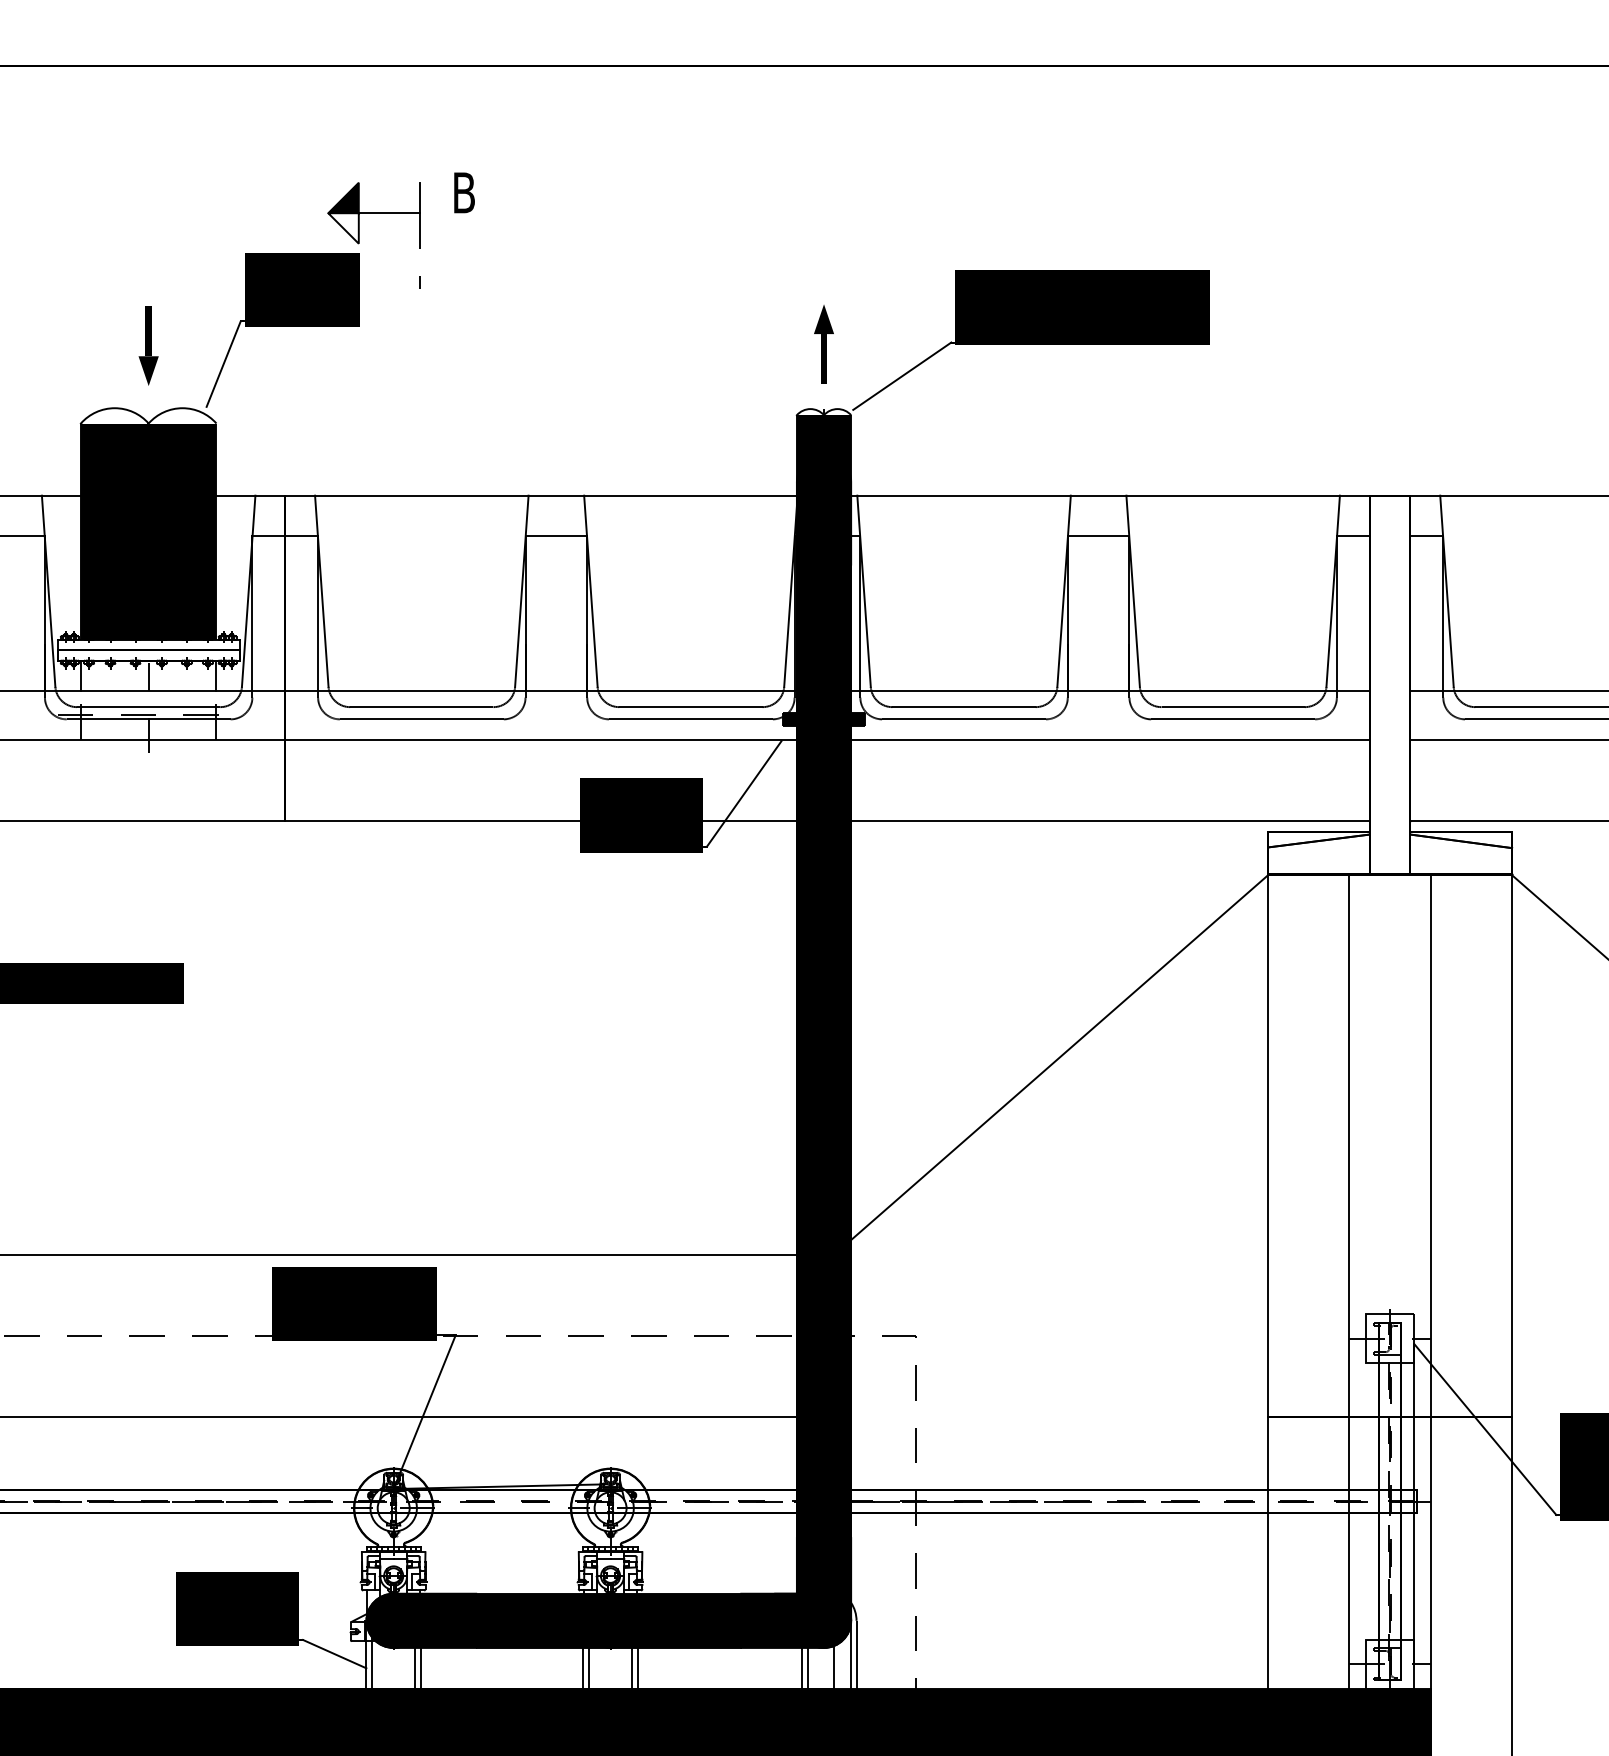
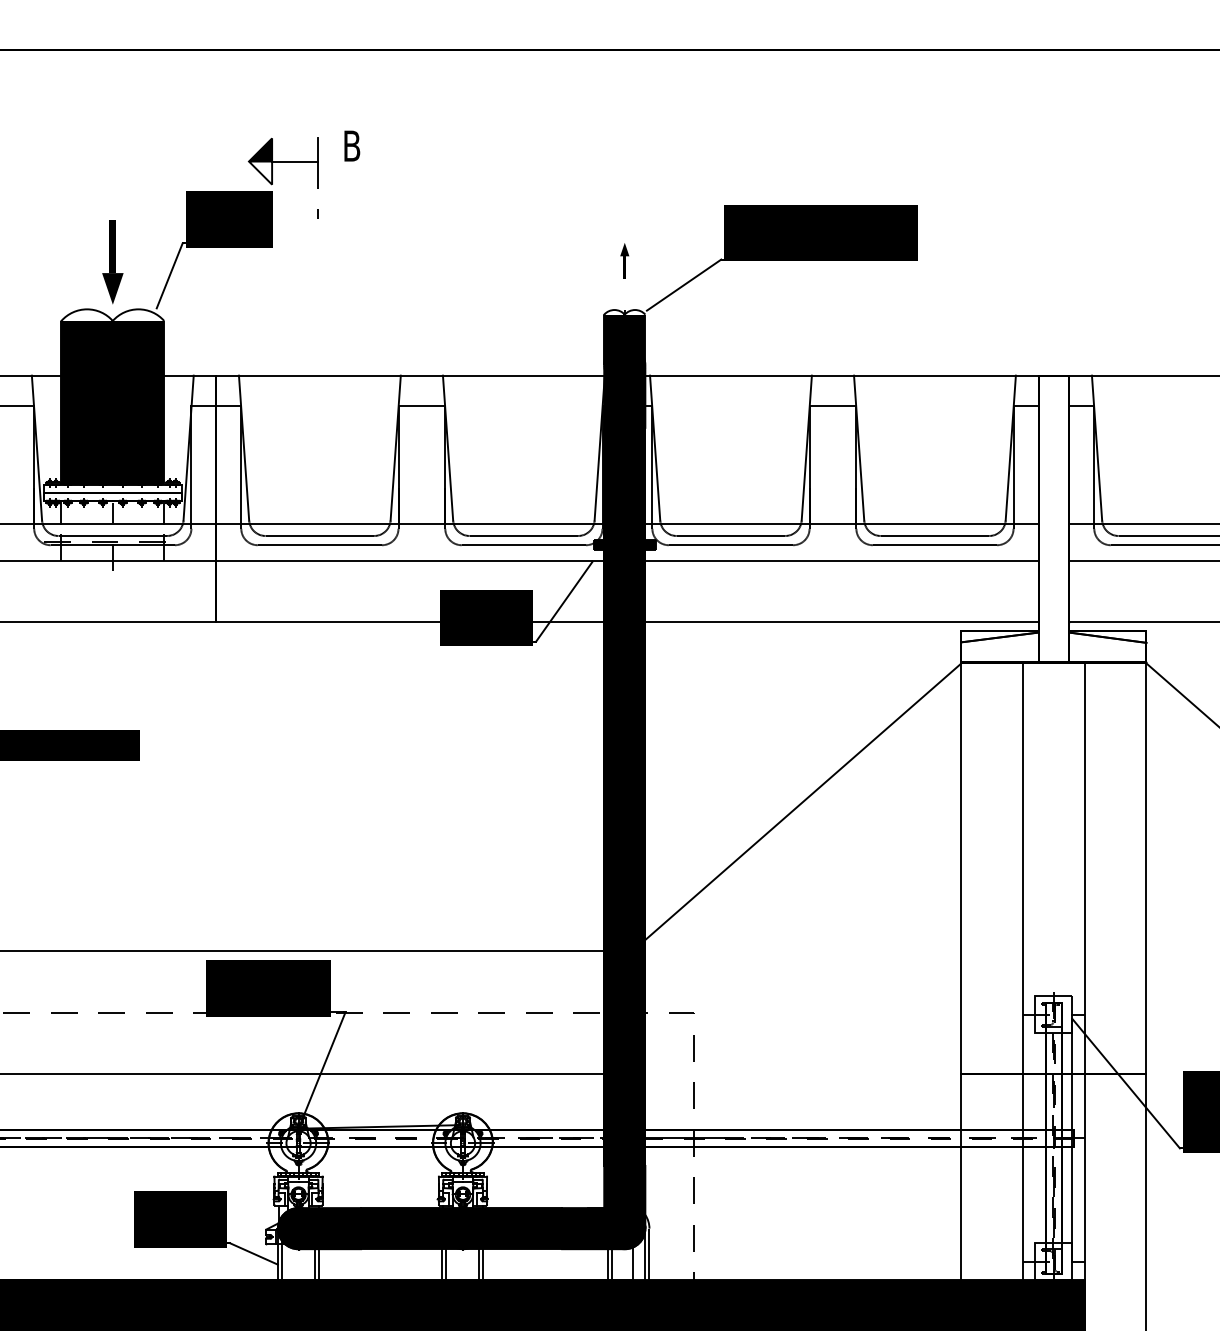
part: (823, 344) -> (624, 261), size x0.6
part: (148, 345) -> (112, 261), size x1.4

